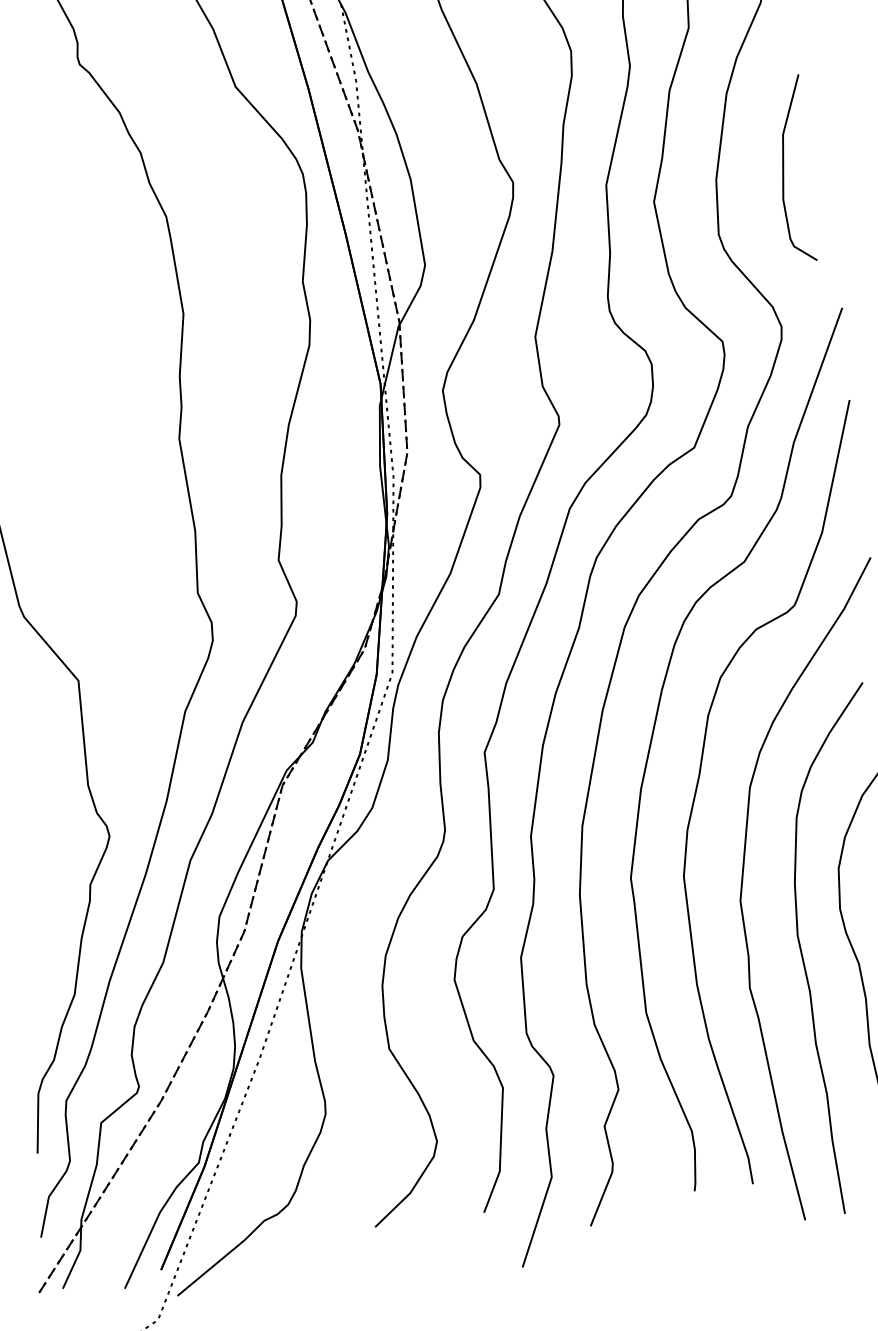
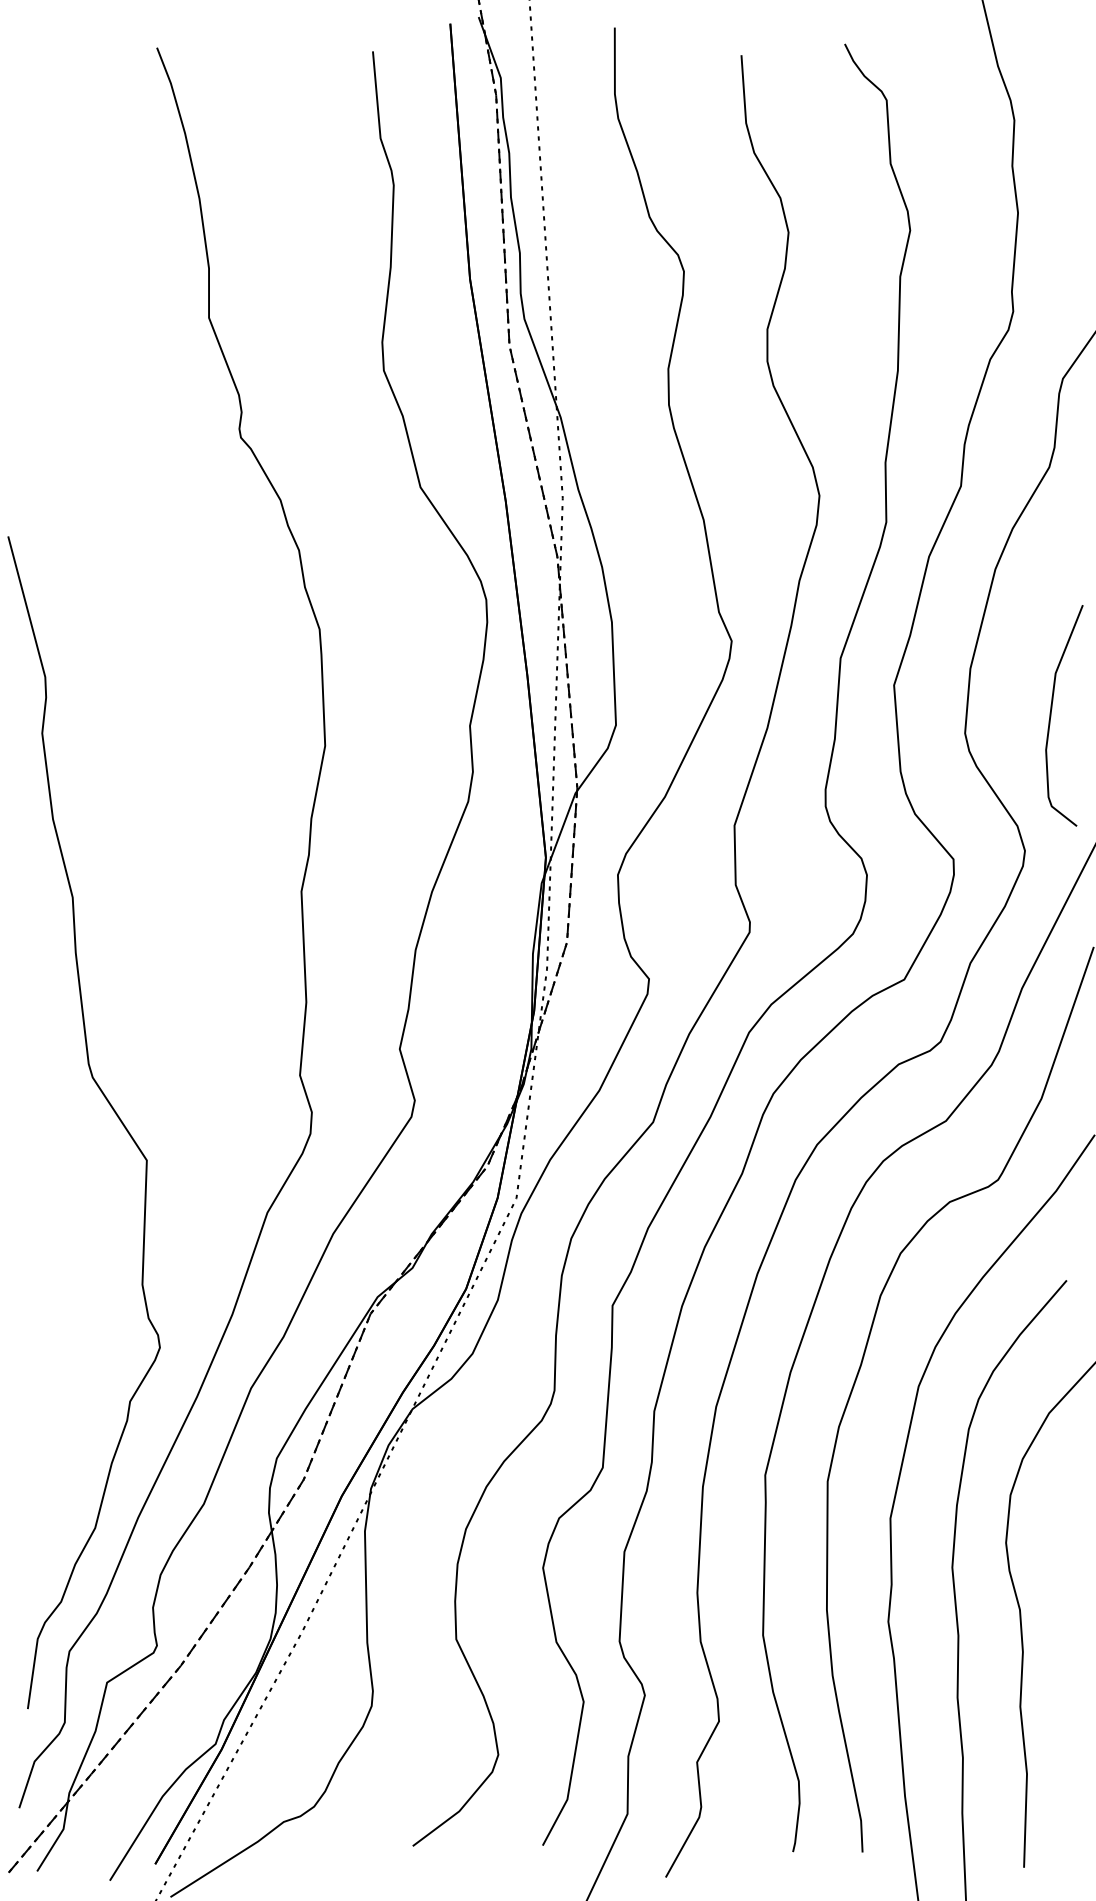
curve: (784, 170) -> (1051, 715), moved

